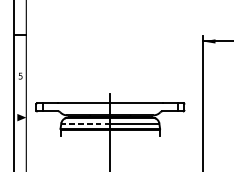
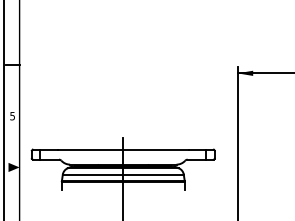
line: (85, 123) -> (92, 174), dashed -> solid

